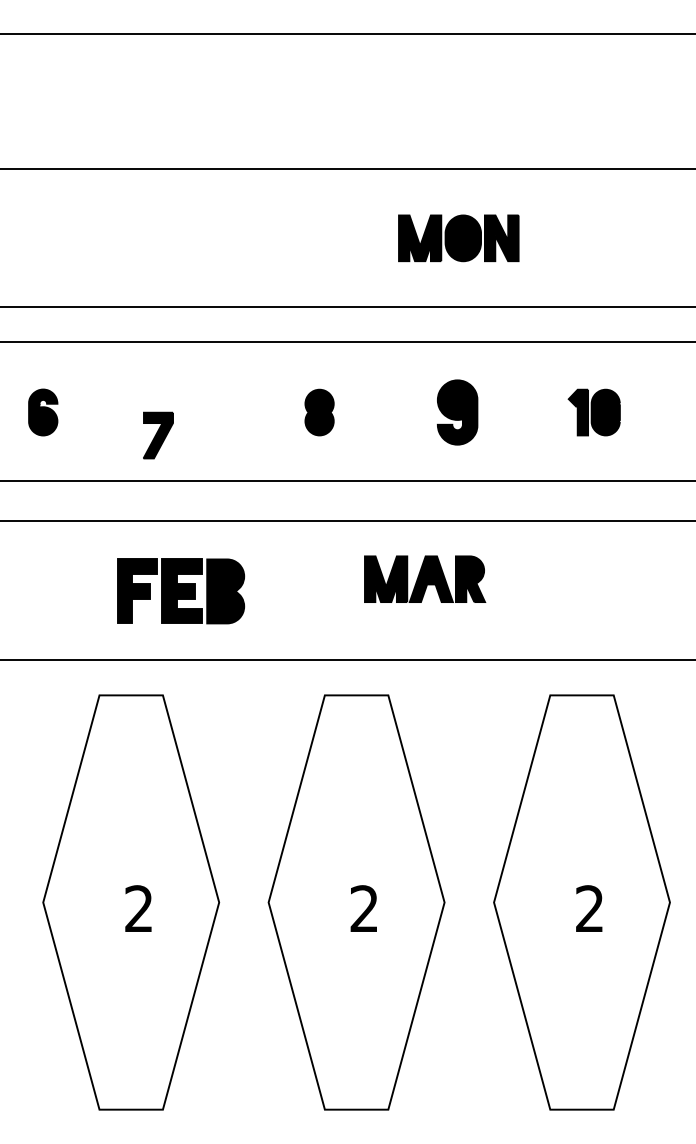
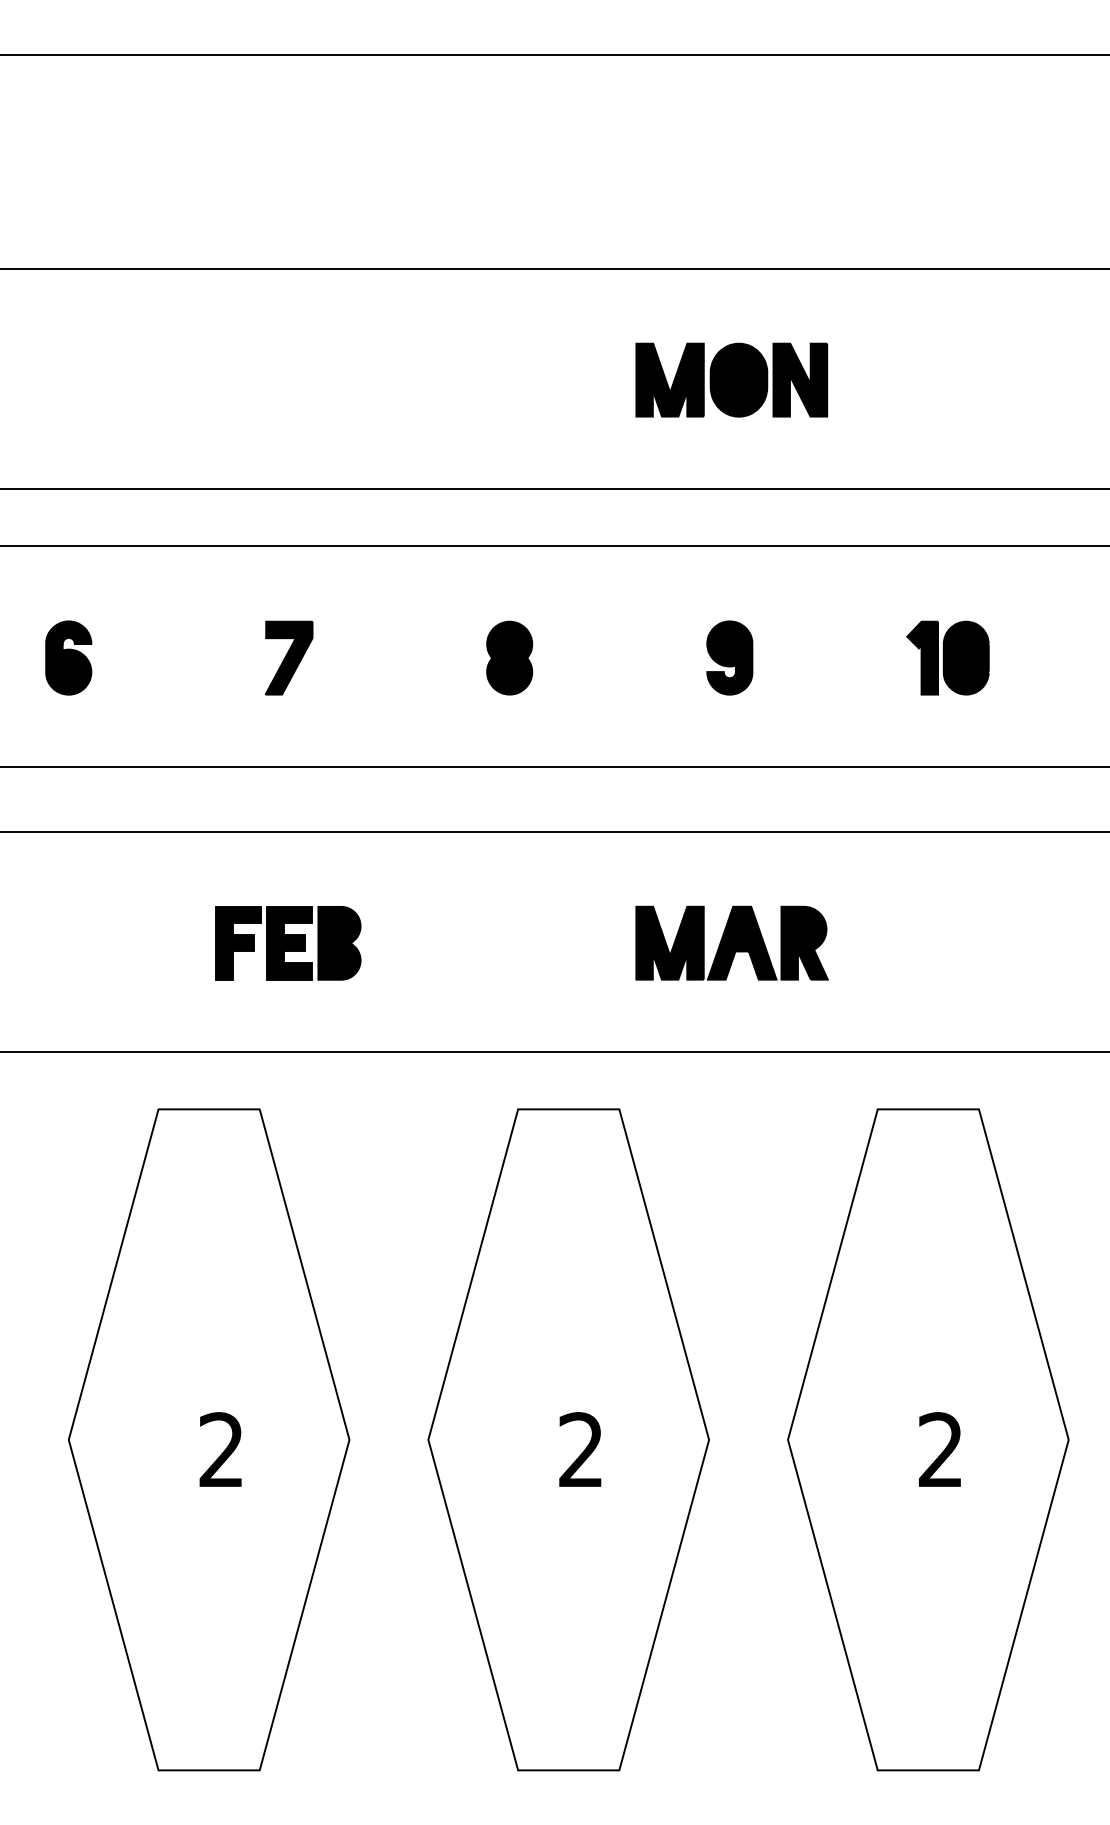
part: (457, 412) -> (729, 658), size x0.71
part: (158, 435) -> (289, 658), moved
part: (425, 578) -> (732, 942), moved
part: (180, 590) -> (287, 942), size x0.71

